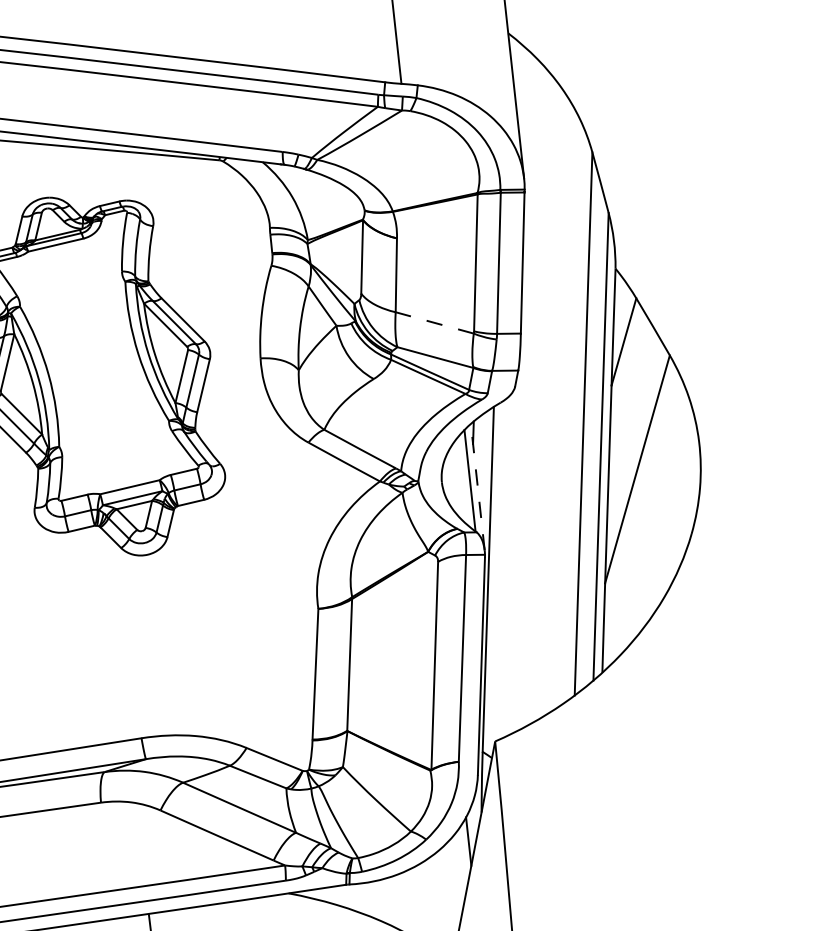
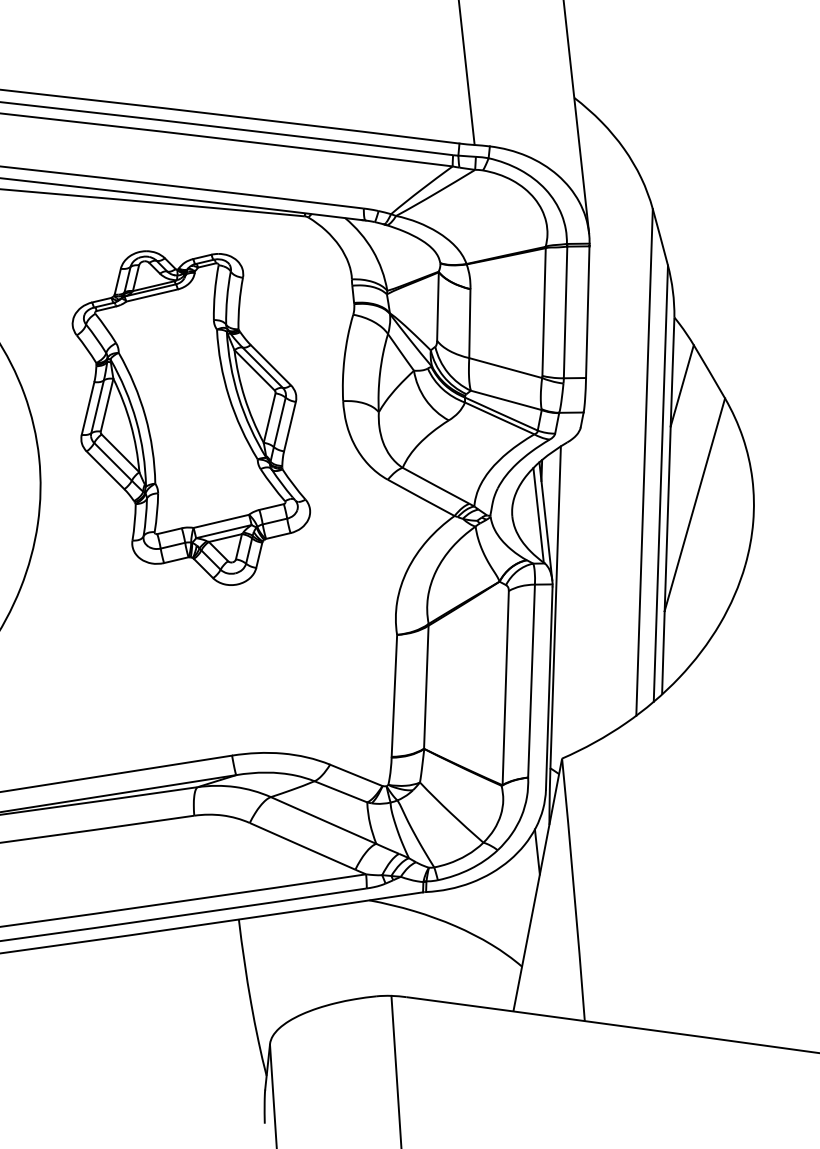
line: (434, 323) -> (505, 368), dashed -> solid
line: (477, 486) -> (545, 520), dashed -> solid

